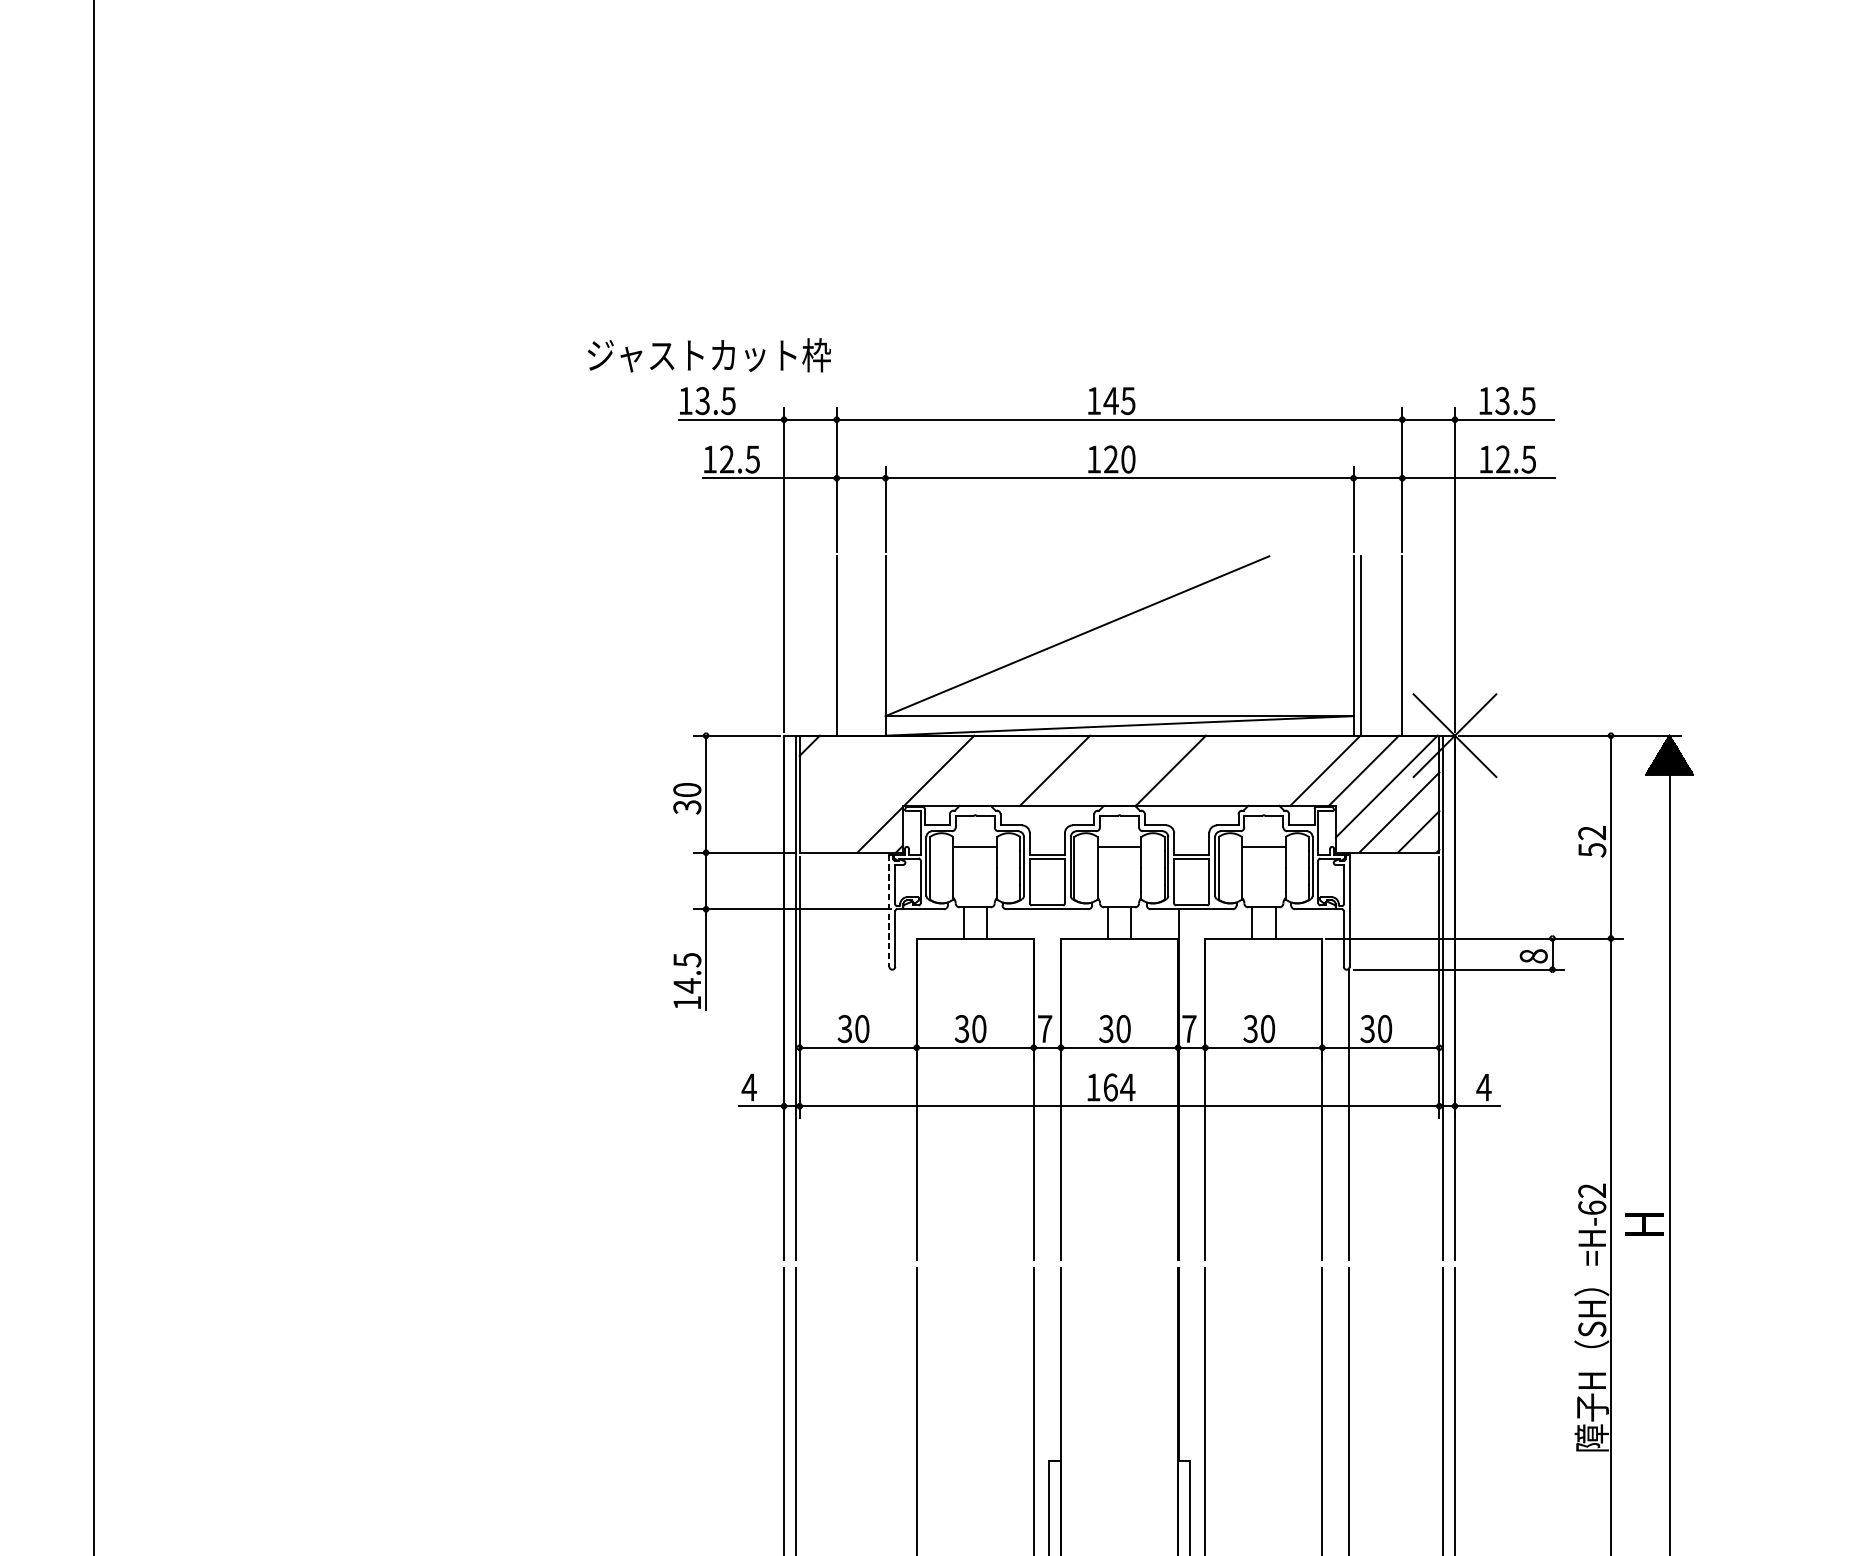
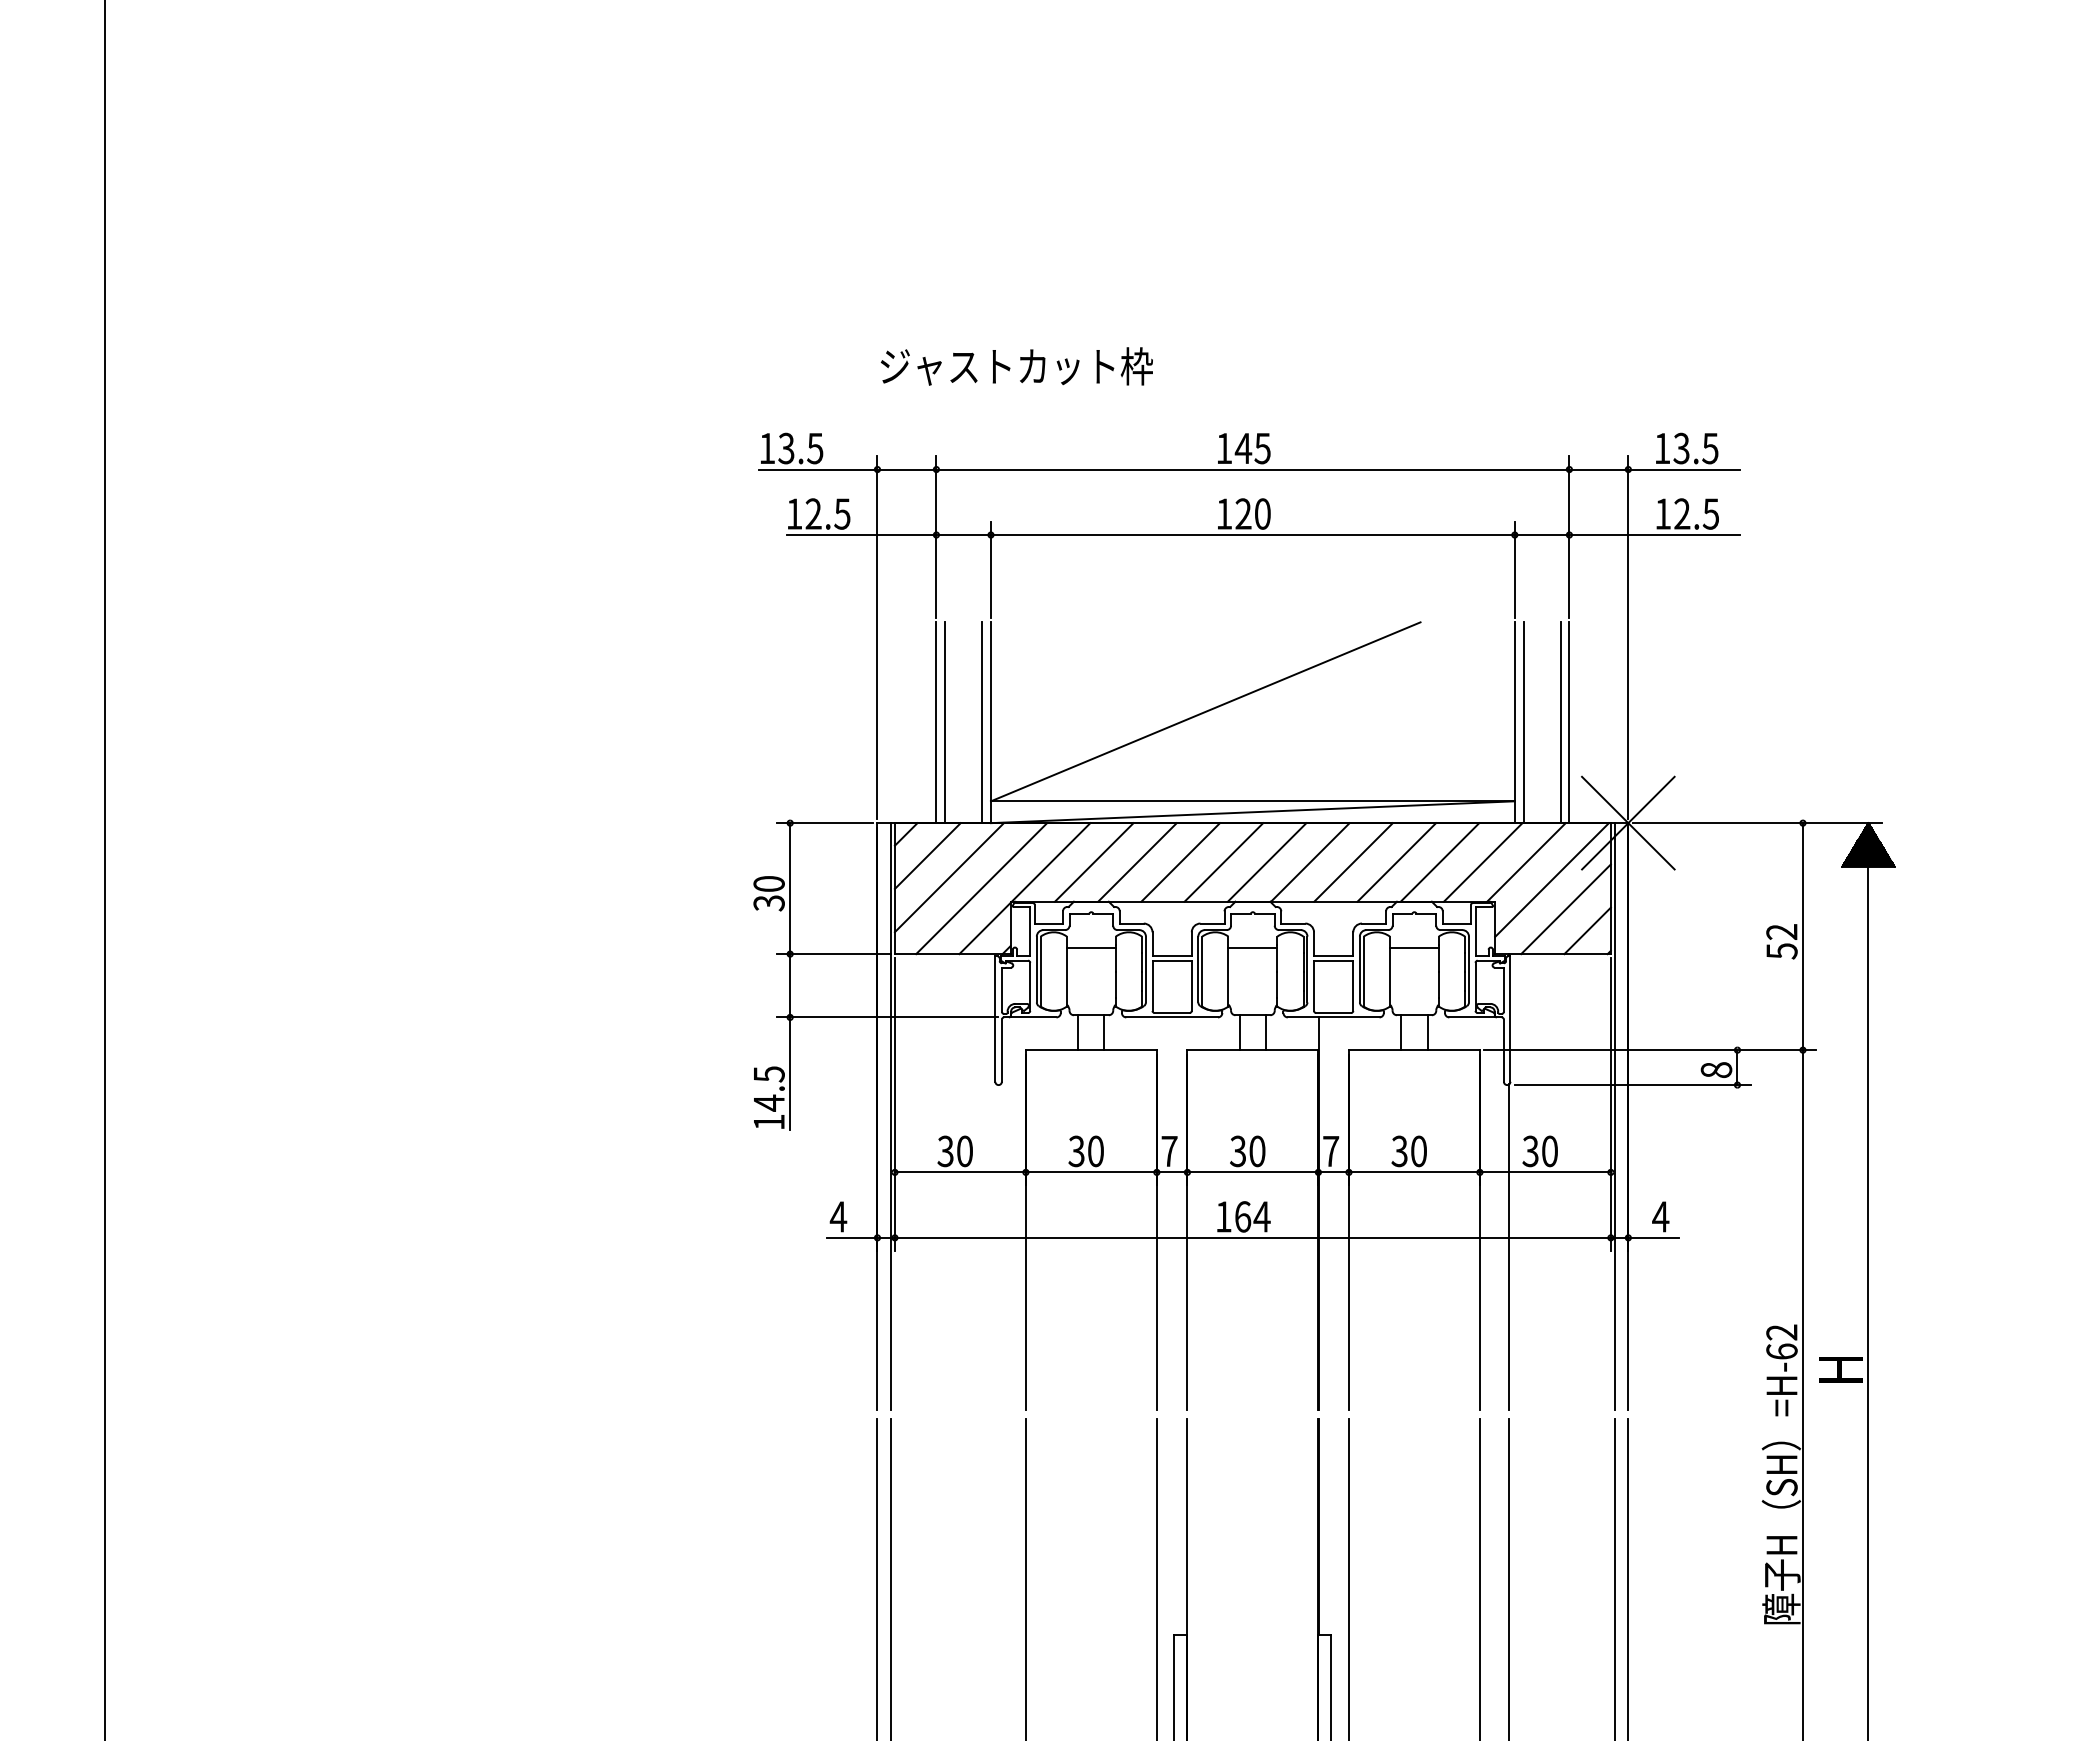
text: (709, 355) -> (1016, 366), moved
line: (844, 645) -> (945, 722), added
line: (877, 645) -> (982, 722), added
line: (1394, 645) -> (1560, 722), added
line: (828, 764) -> (927, 855), added
line: (977, 770) -> (1093, 862), added
line: (1016, 770) -> (1137, 862), added
line: (1093, 770) -> (1223, 862), added
line: (1131, 770) -> (1266, 862), added
line: (1209, 770) -> (1353, 862), added
line: (1247, 770) -> (1396, 862), added
line: (1286, 770) -> (1439, 862), added
line: (847, 784) -> (948, 877), added
line: (877, 794) -> (981, 888), added
line: (889, 911) -> (995, 1019), dashed -> solid

